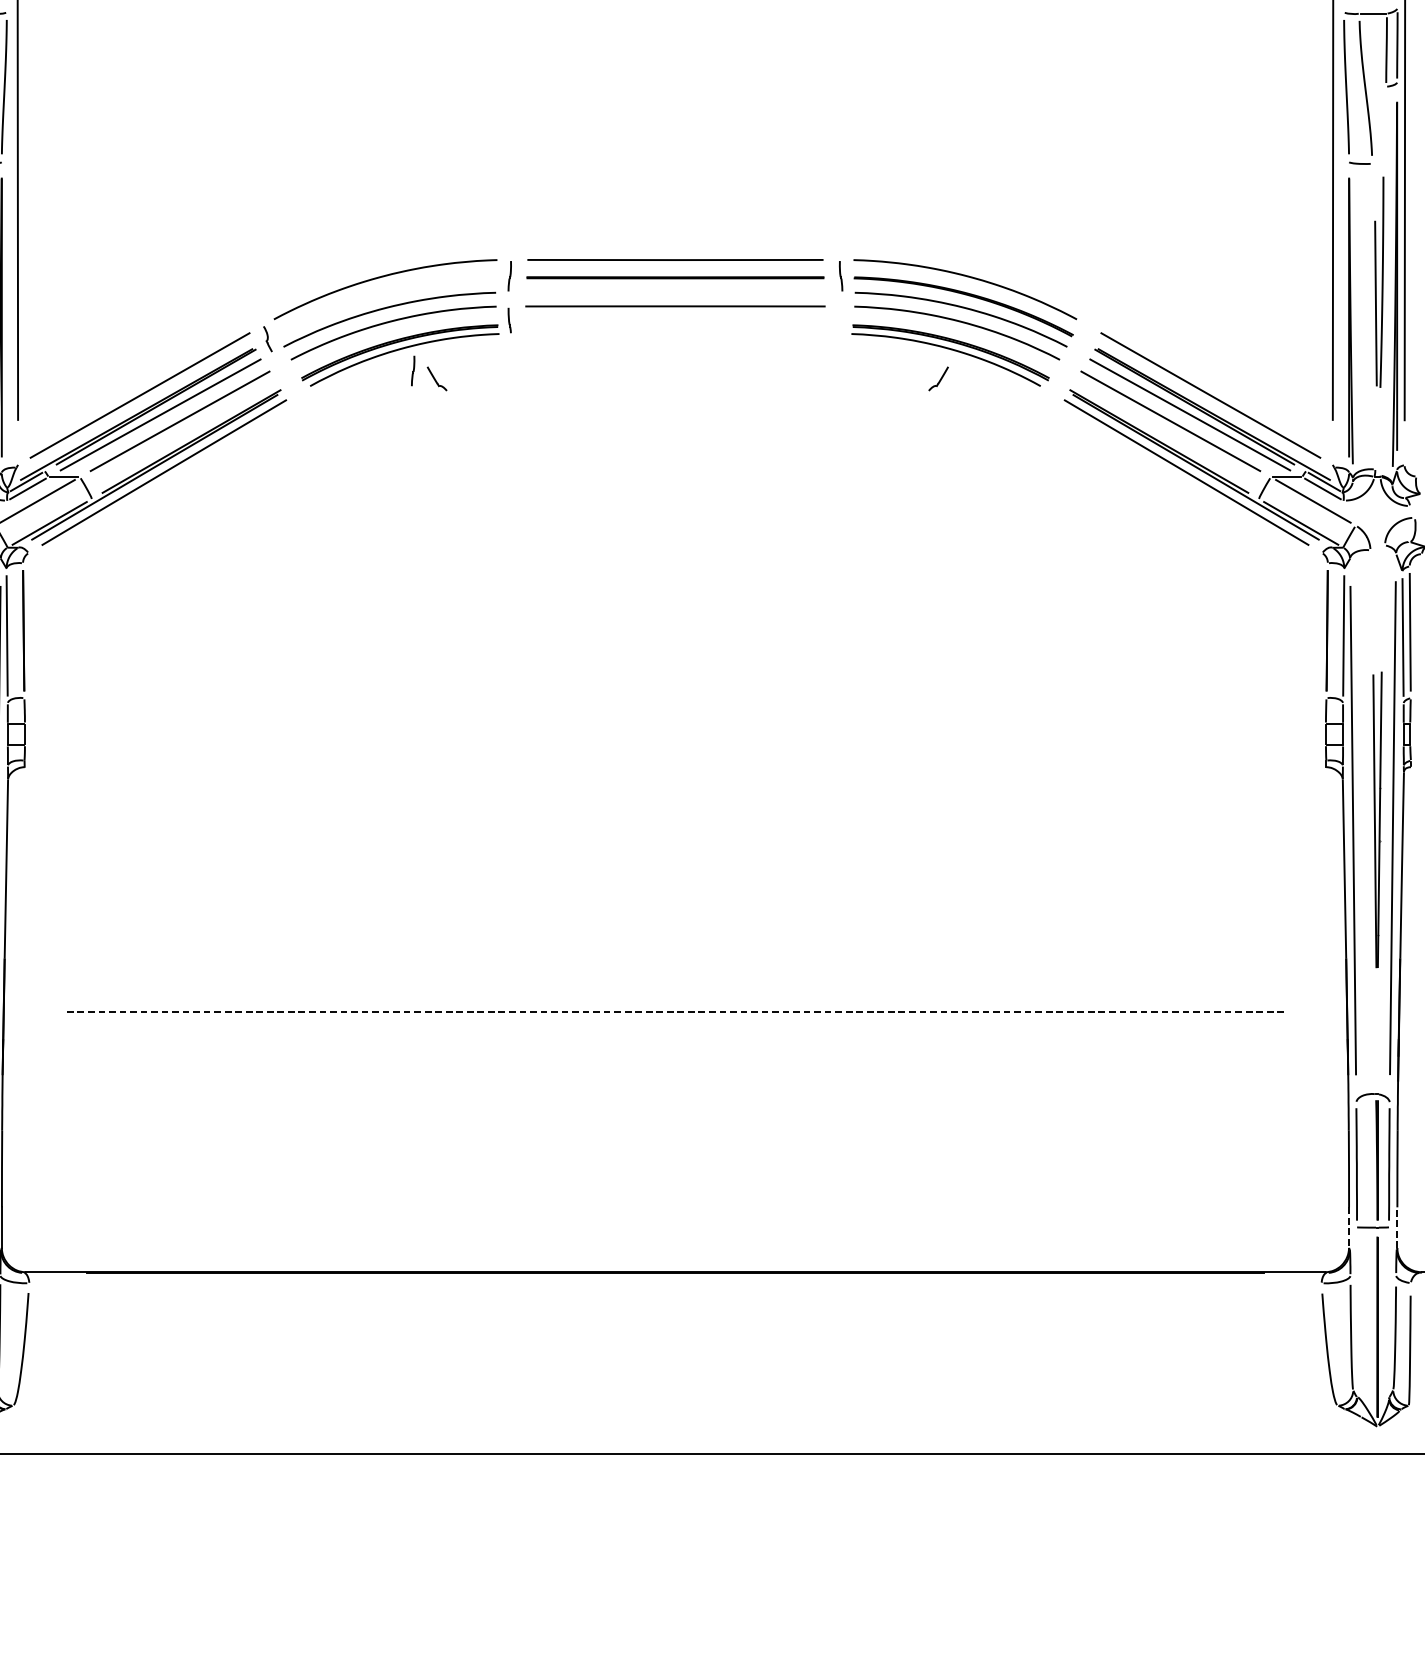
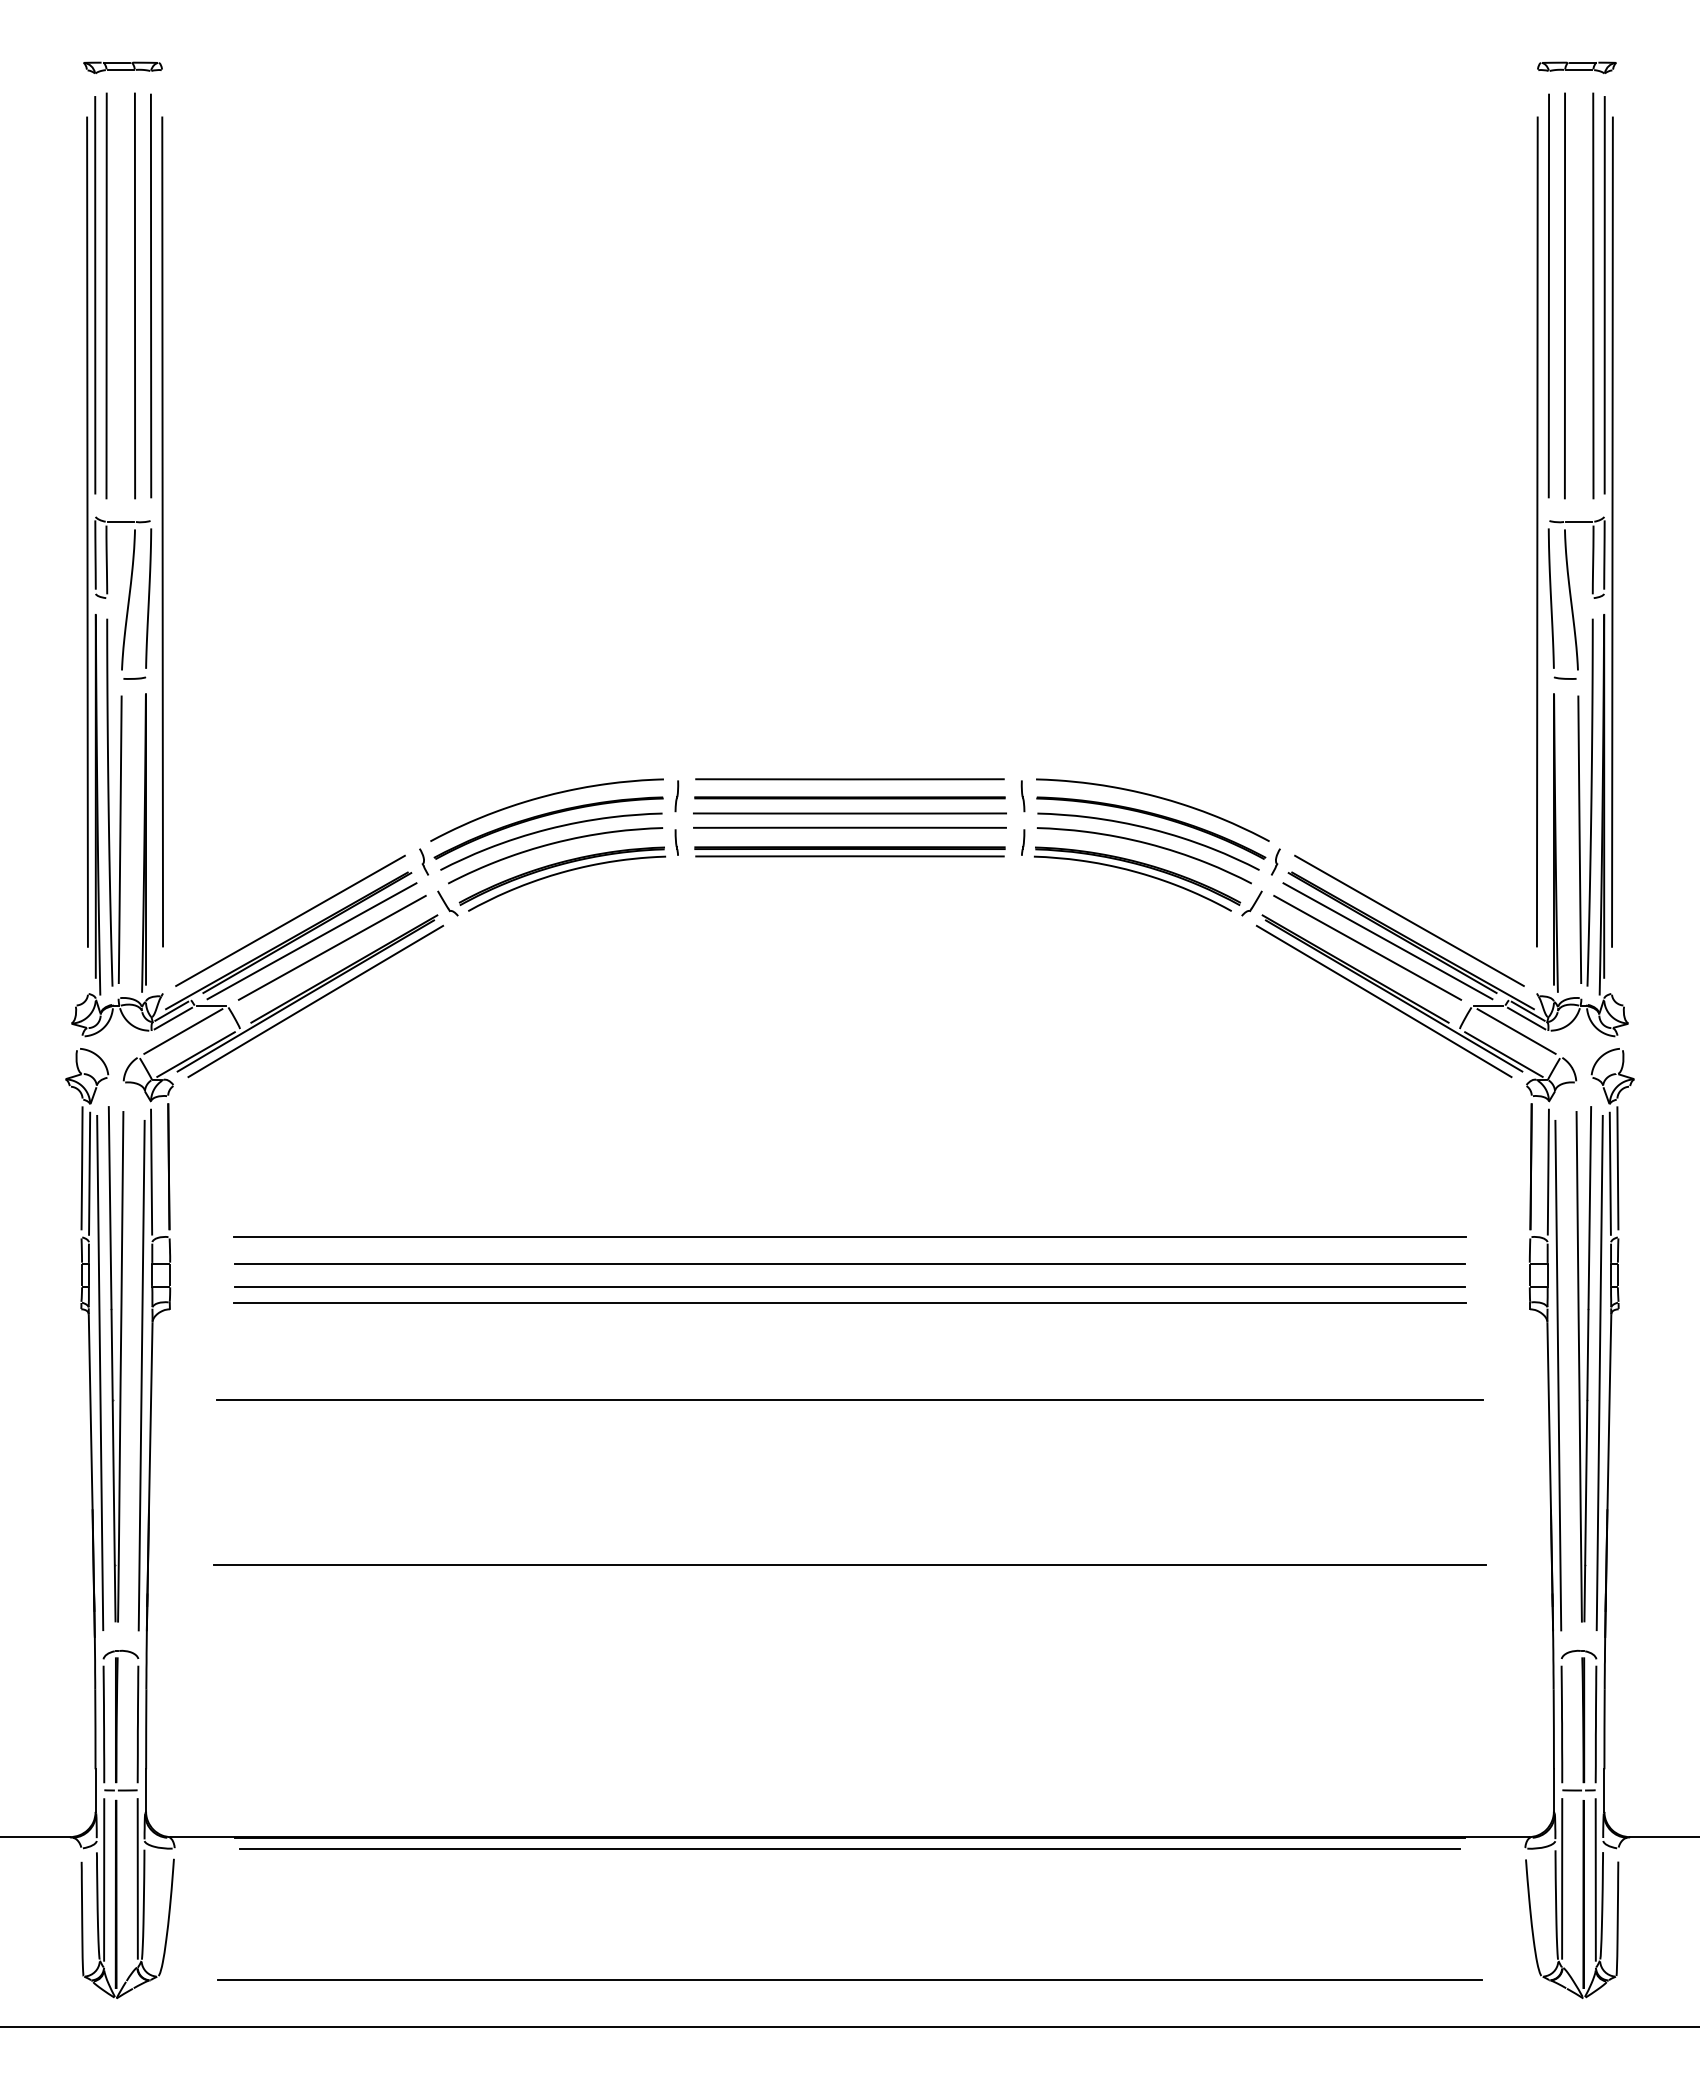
part: (1379, 282) -> (1585, 802), size x1.67
line: (674, 292) -> (849, 813), added
part: (385, 295) -> (546, 816), added
line: (841, 320) -> (1023, 842), added
part: (674, 329) -> (849, 851), added
part: (1082, 338) -> (1275, 861), added
line: (412, 371) -> (575, 895), removed
part: (436, 378) -> (447, 903), moved
part: (938, 378) -> (1251, 903), moved
line: (674, 698) -> (849, 1237), added
line: (674, 724) -> (849, 1264), added
line: (674, 745) -> (849, 1286), added
line: (674, 760) -> (849, 1302), added
part: (1377, 819) -> (1583, 1364), size x1.67
line: (674, 854) -> (849, 1400), added
line: (675, 1011) -> (850, 1564), dashed -> solid
line: (1348, 1227) -> (1553, 1790), dashed -> solid
line: (1397, 1227) -> (1604, 1790), dashed -> solid
line: (674, 1283) -> (849, 1848), added
line: (1357, 1311) -> (1562, 1878), added
line: (1388, 1312) -> (1595, 1879), added
line: (674, 1409) -> (849, 1980), added

